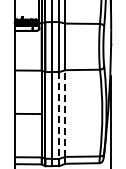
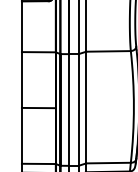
line: (65, 113) -> (86, 107), dashed -> solid
line: (59, 115) -> (78, 110), dashed -> solid

